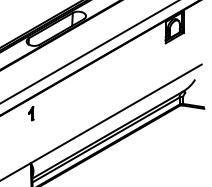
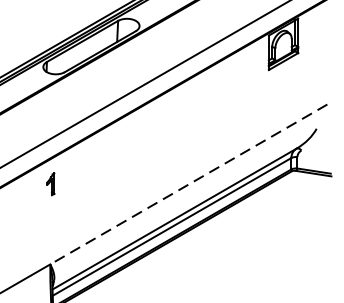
line: (116, 113) -> (189, 183), solid -> dashed

